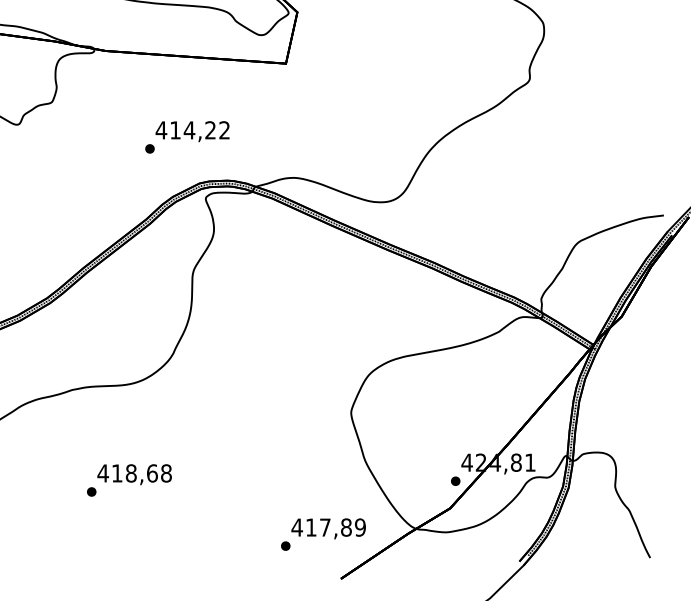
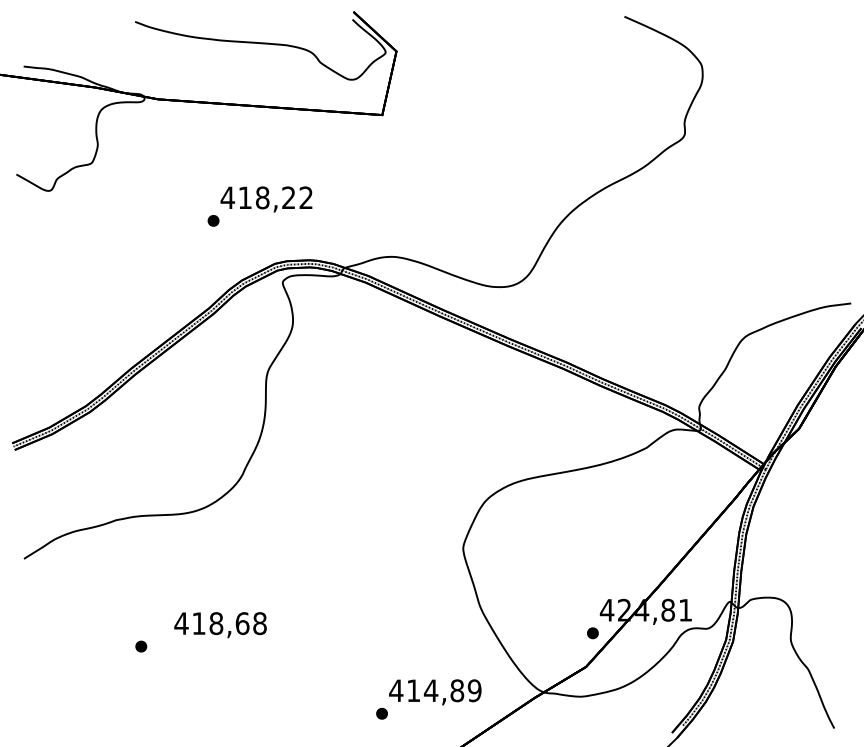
text: (189, 130) -> (262, 197), 414,22 -> 418,22
text: (134, 474) -> (220, 625), moved
text: (324, 527) -> (430, 690), 417,89 -> 414,89

